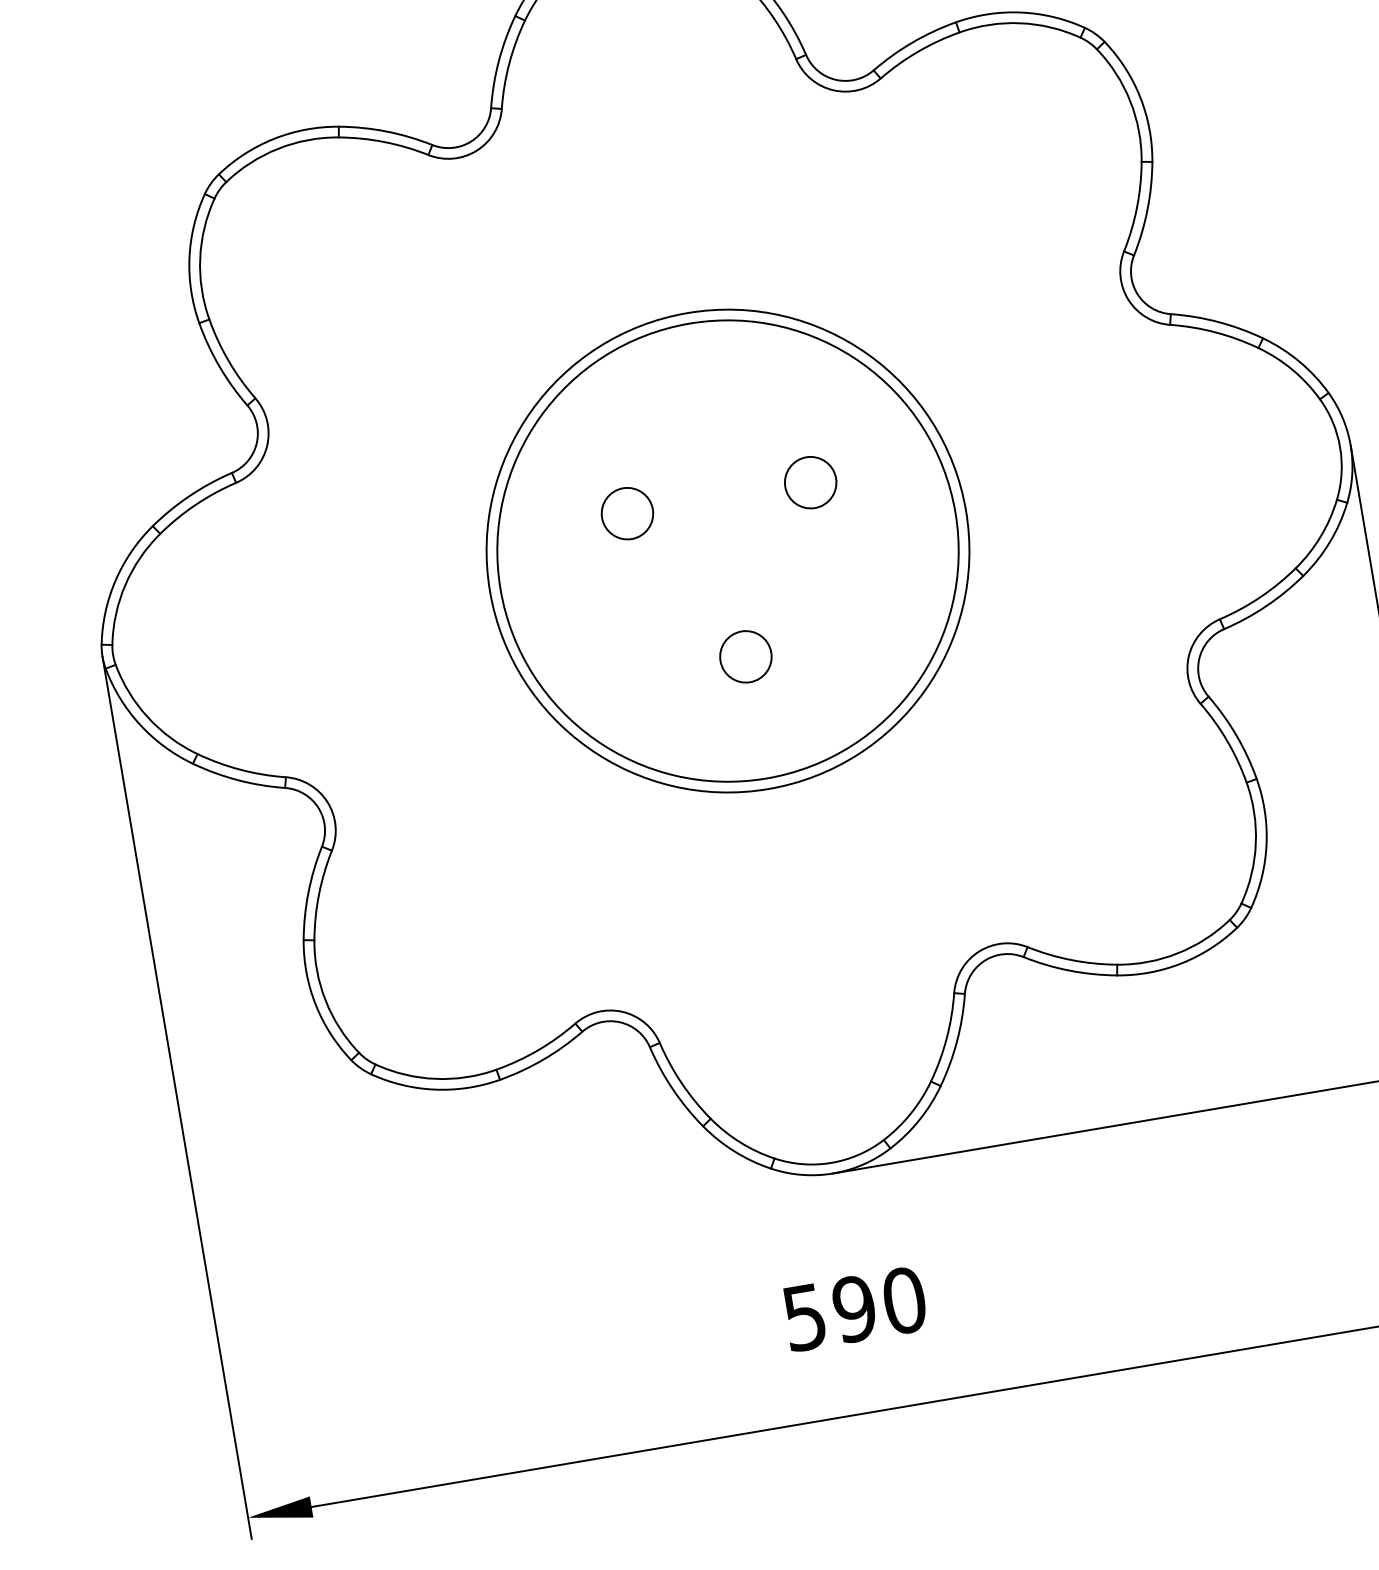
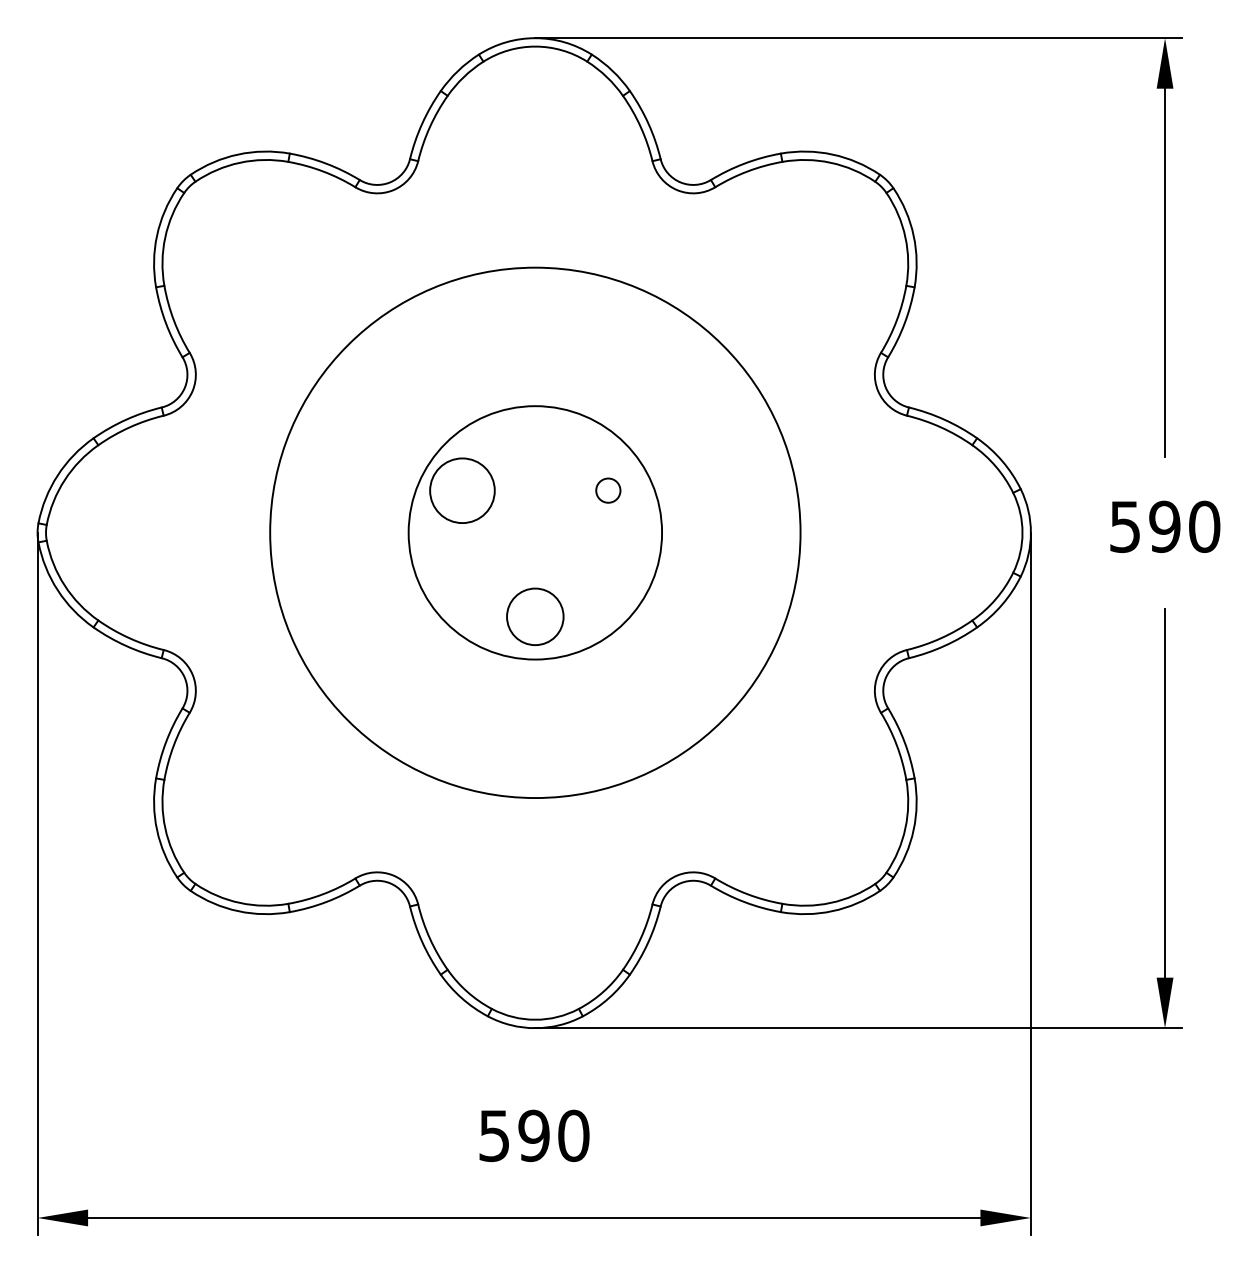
circle: (810, 482) -> (608, 490), size x0.6
circle: (627, 513) -> (462, 490), size x1.6
circle: (726, 550) -> (534, 532), size x1.4
circle: (728, 550) -> (535, 532), size x0.7
circle: (746, 657) -> (535, 617), size x1.4

